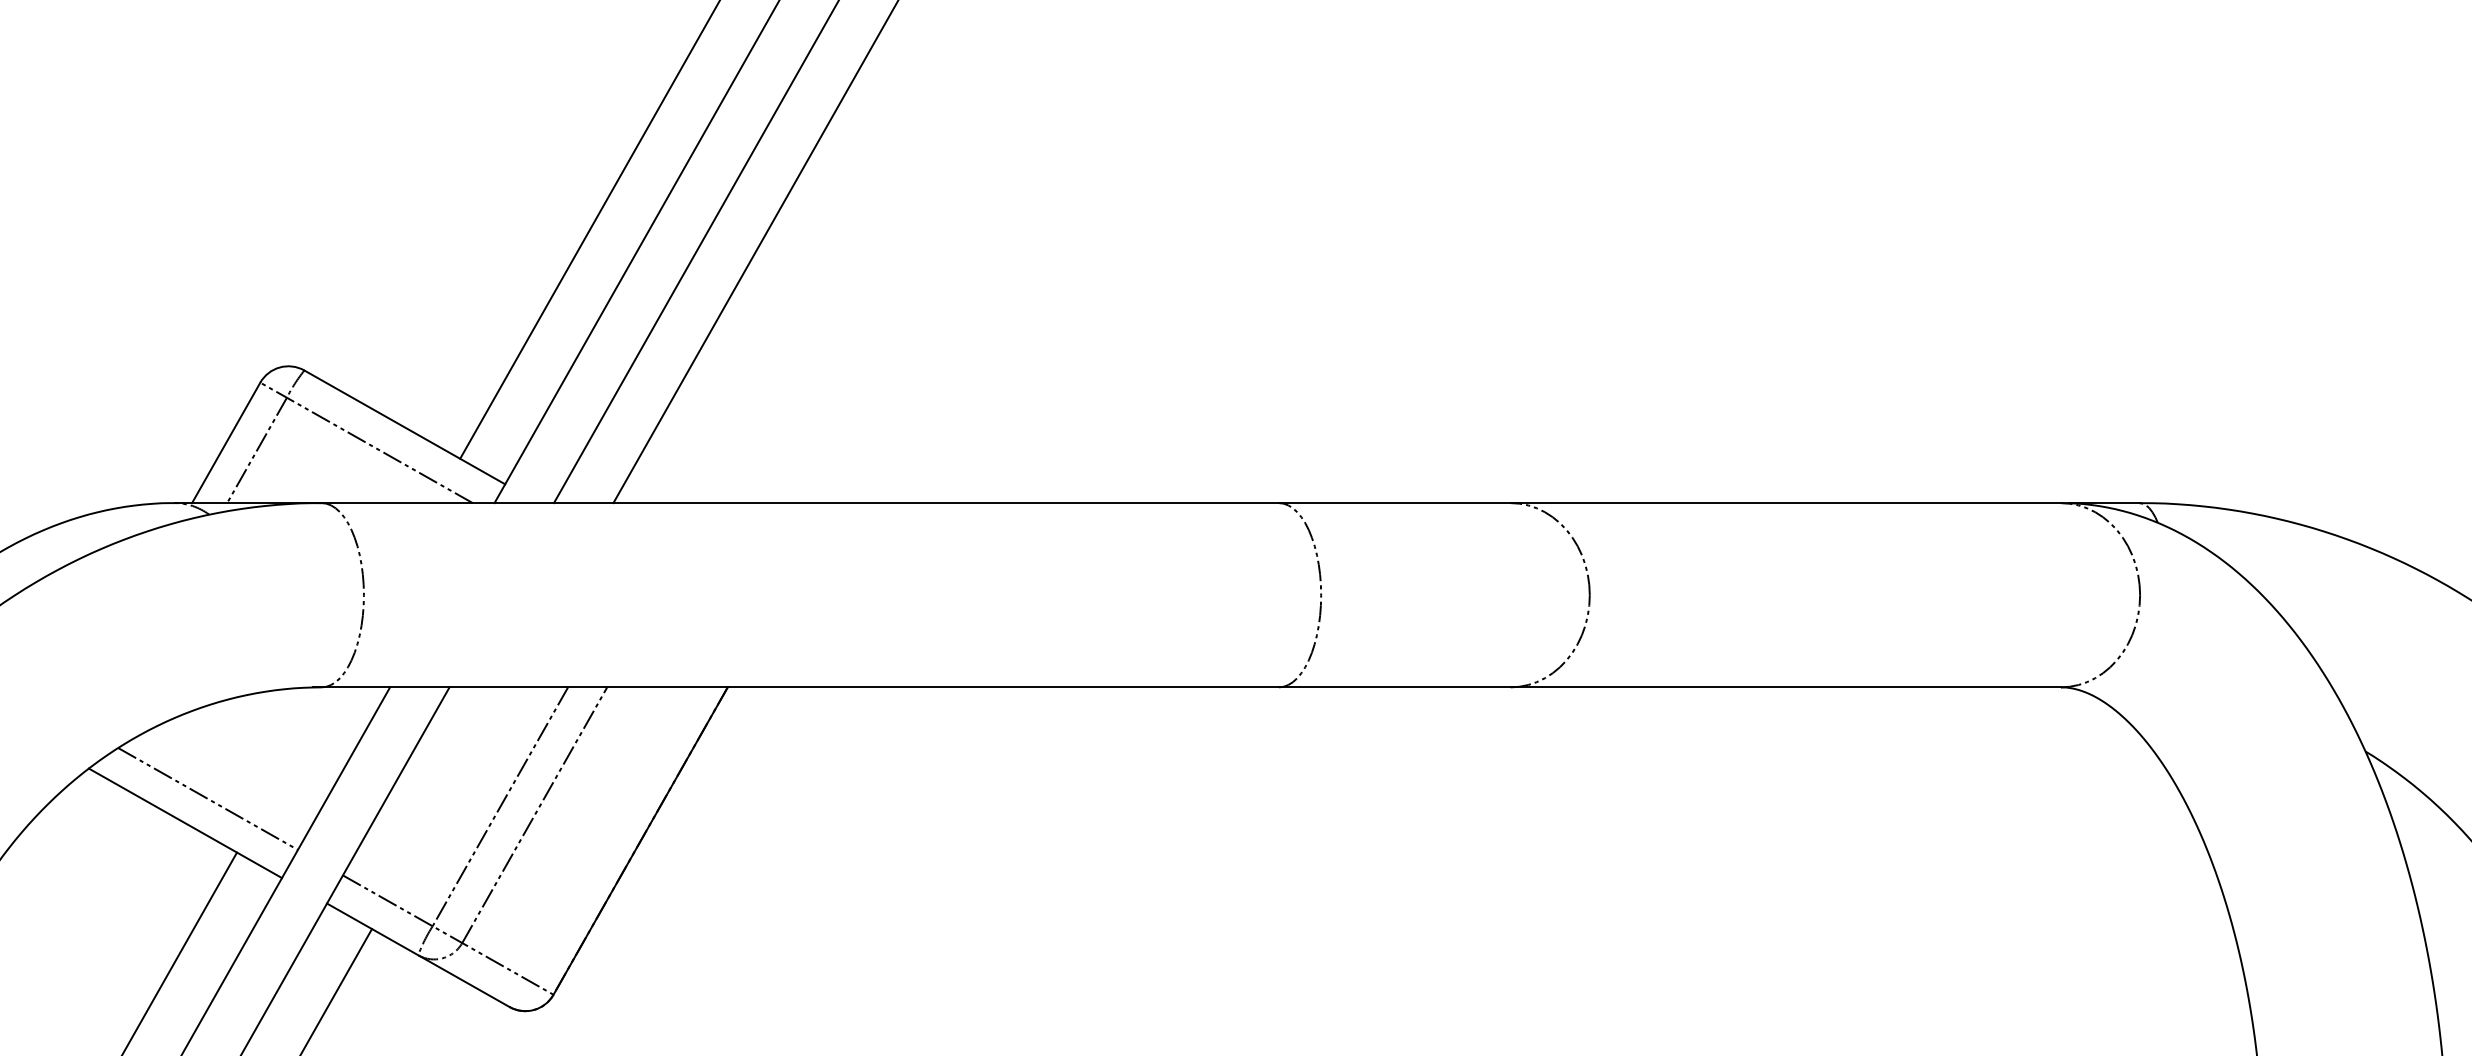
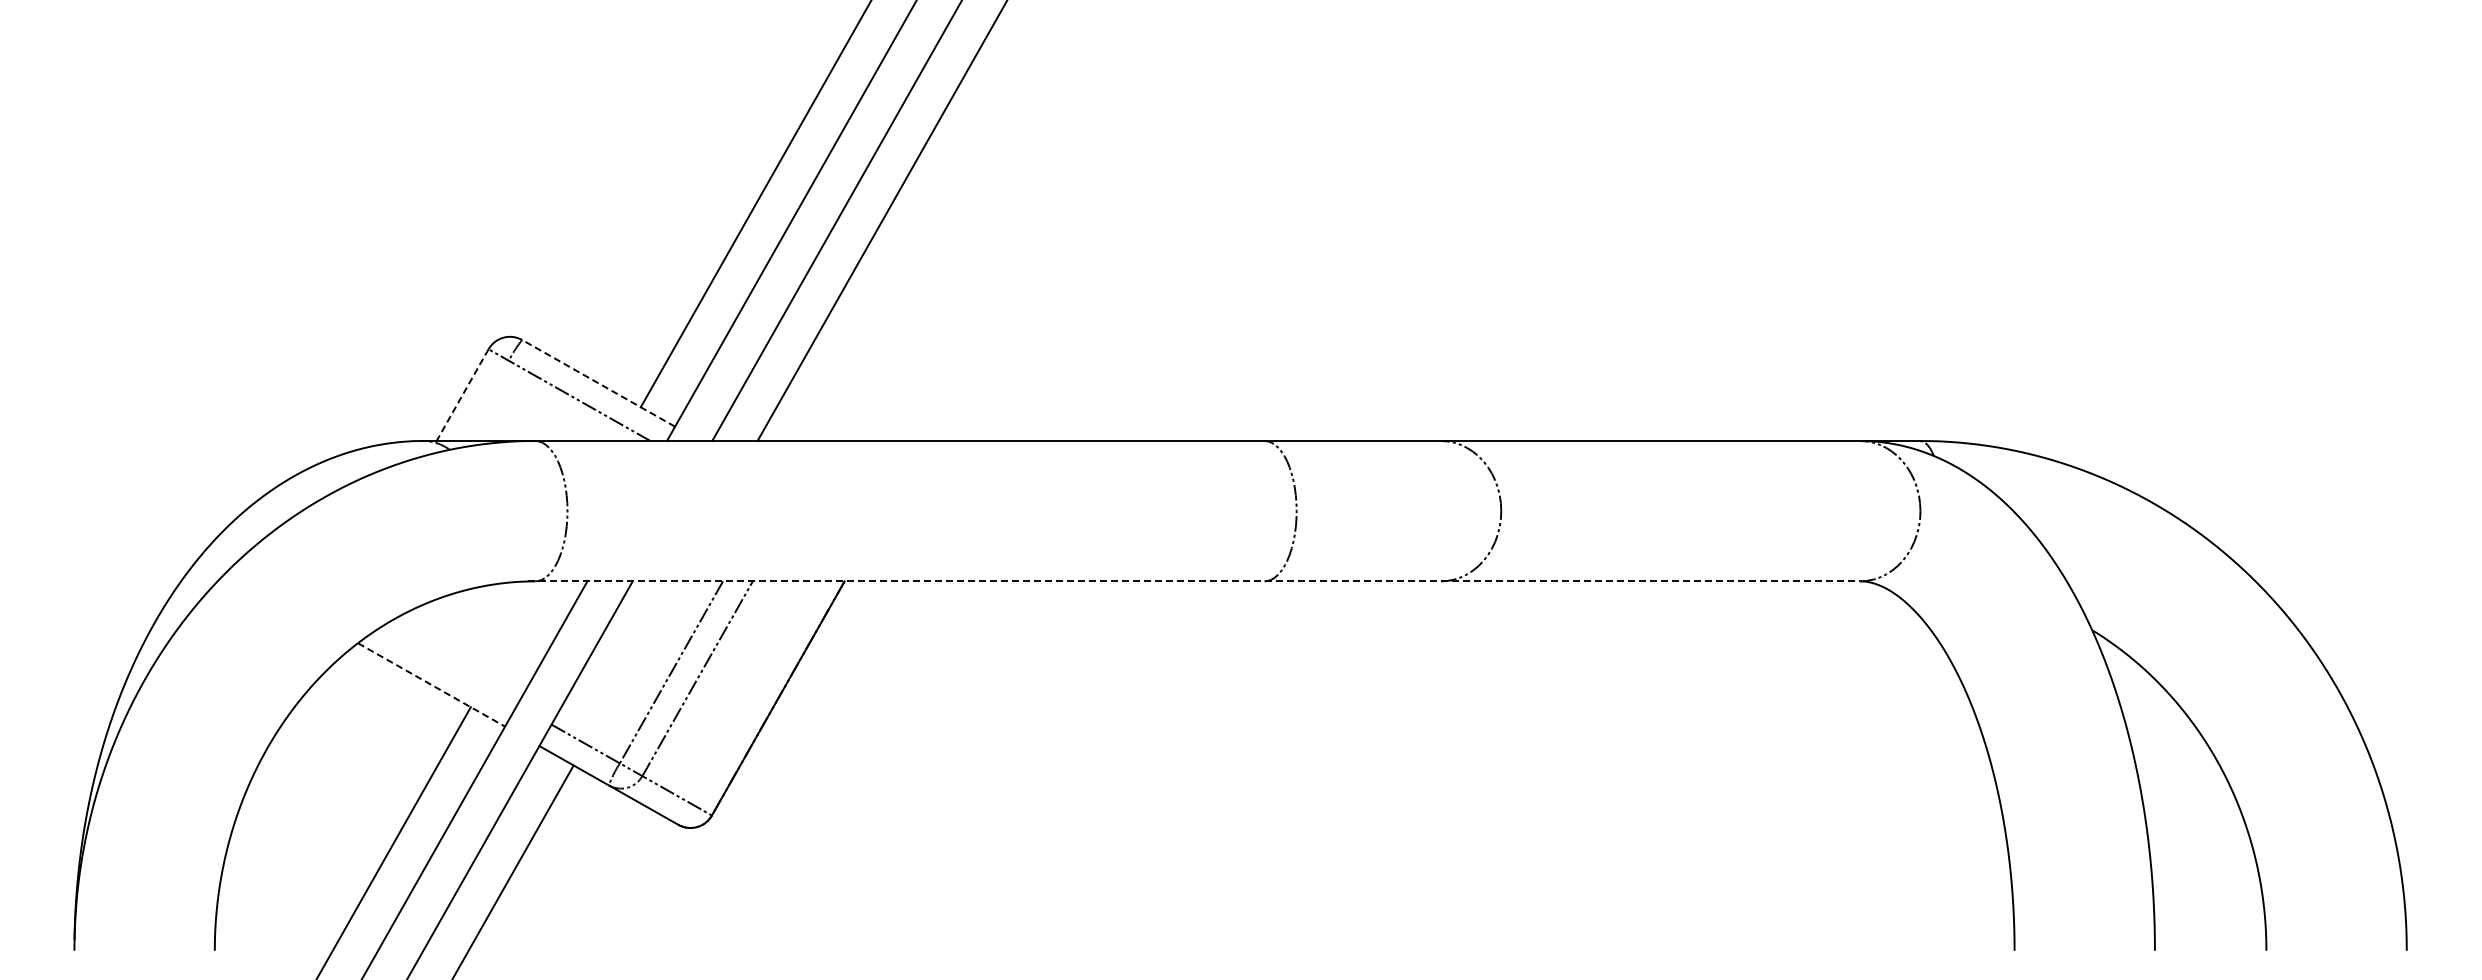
line: (404, 427) -> (598, 383), solid -> dashed
line: (226, 443) -> (462, 395), solid -> dashed
line: (256, 449) -> (485, 400), removed
line: (1187, 687) -> (1194, 581), solid -> dashed
line: (207, 799) -> (448, 666), removed
line: (185, 822) -> (431, 684), solid -> dashed

